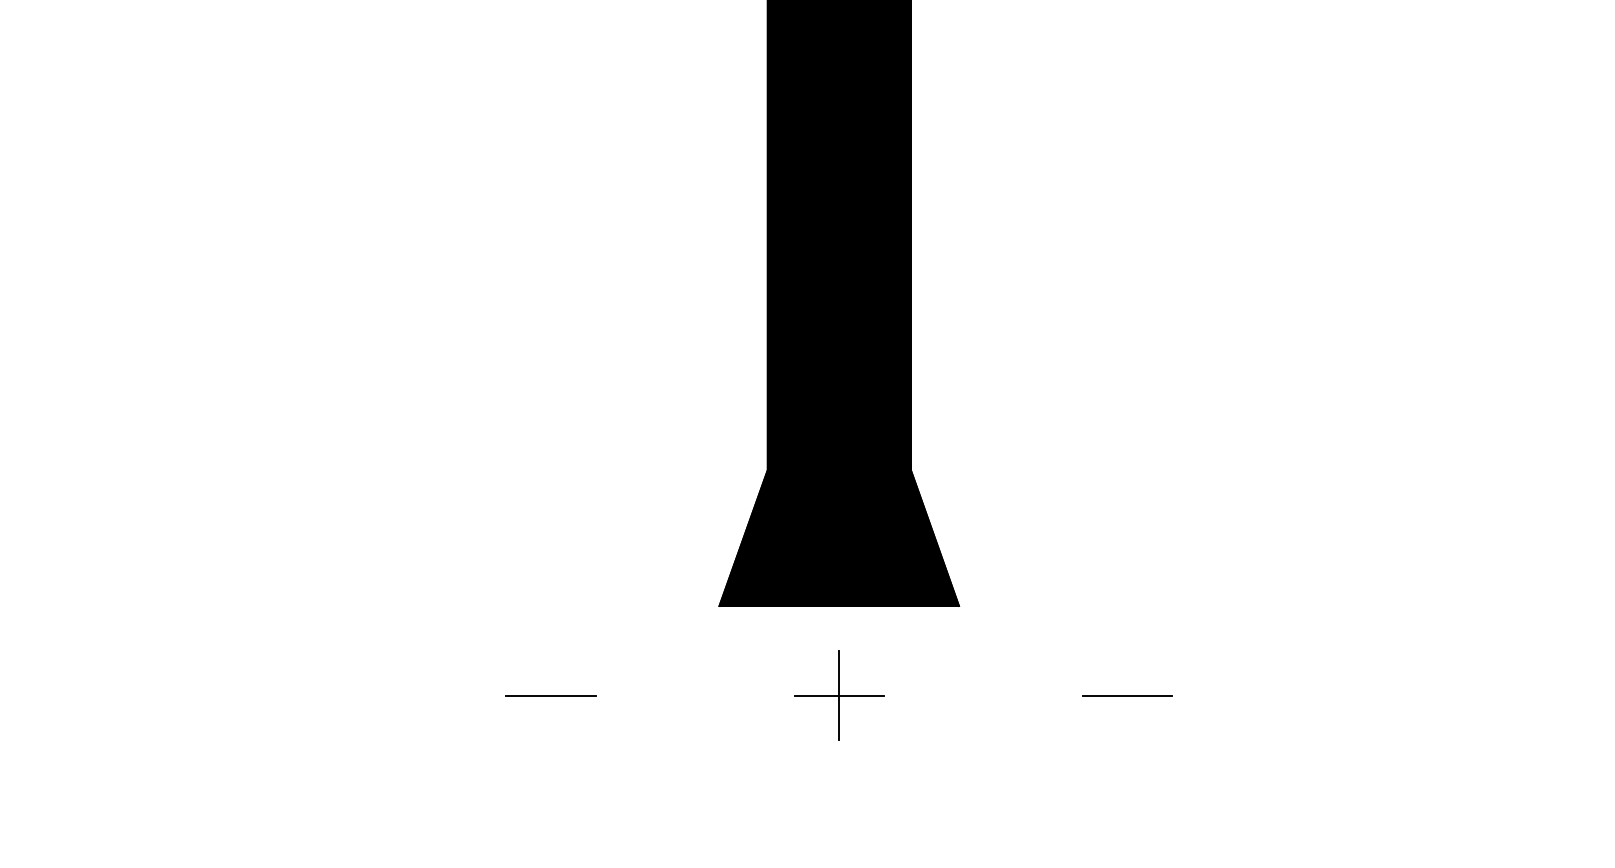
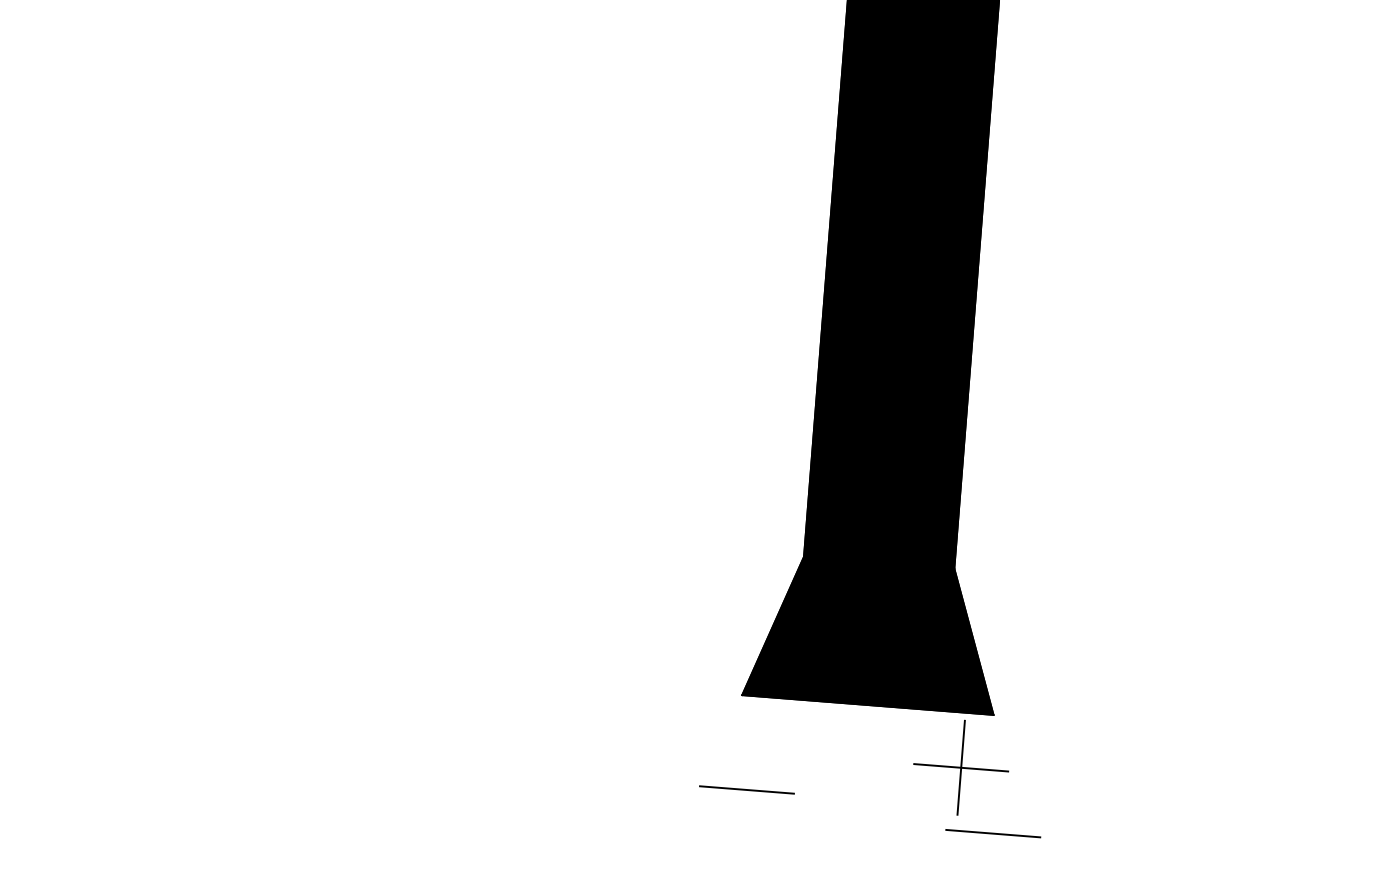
line: (550, 695) -> (746, 789), moved
part: (839, 695) -> (961, 767), moved
line: (1127, 695) -> (993, 833), moved

